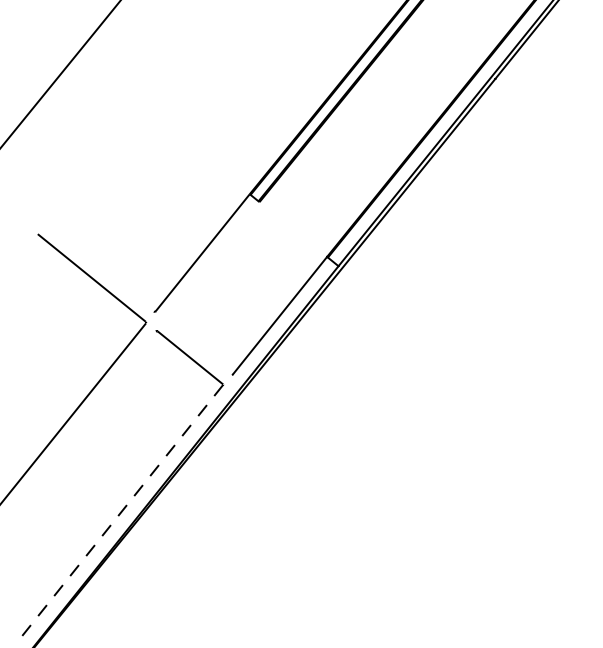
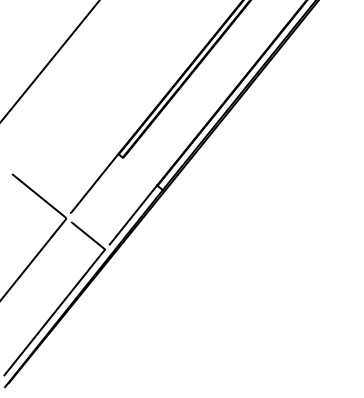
line: (122, 510) -> (54, 312), dashed -> solid

